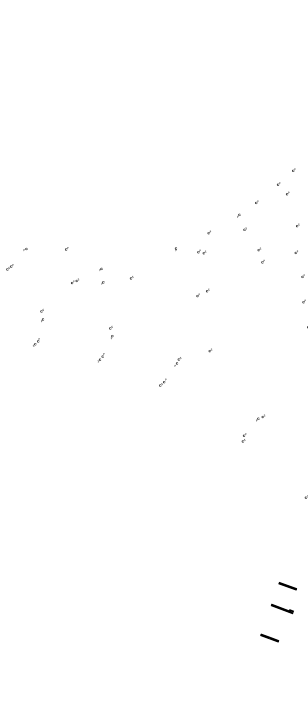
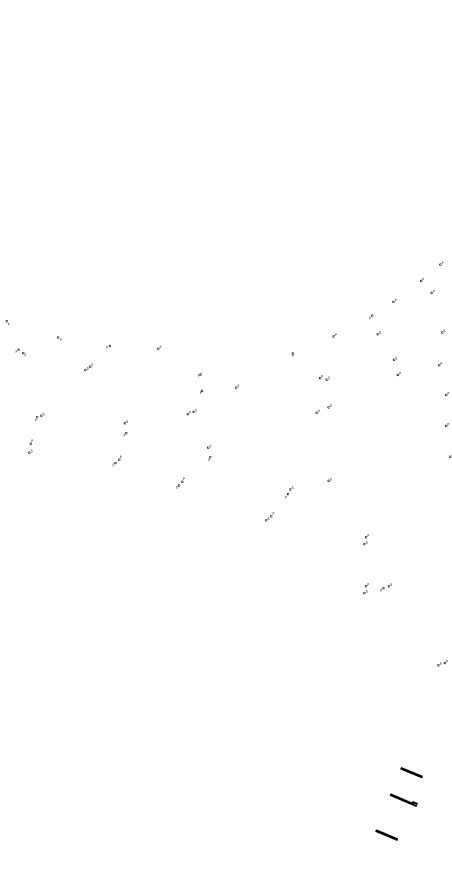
part: (201, 251) -> (324, 377), moved
part: (74, 281) -> (191, 412), moved
part: (101, 357) -> (180, 482), moved
part: (241, 397) -> (365, 539), added
part: (259, 418) -> (385, 587), moved

